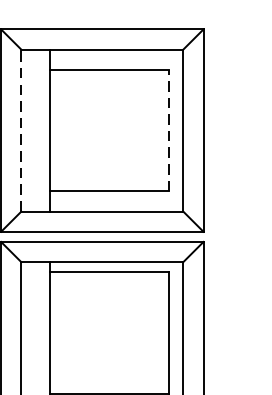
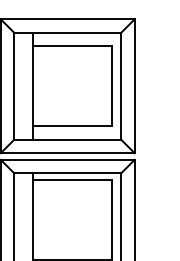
line: (168, 129) -> (111, 85), dashed -> solid
line: (21, 130) -> (14, 86), dashed -> solid

